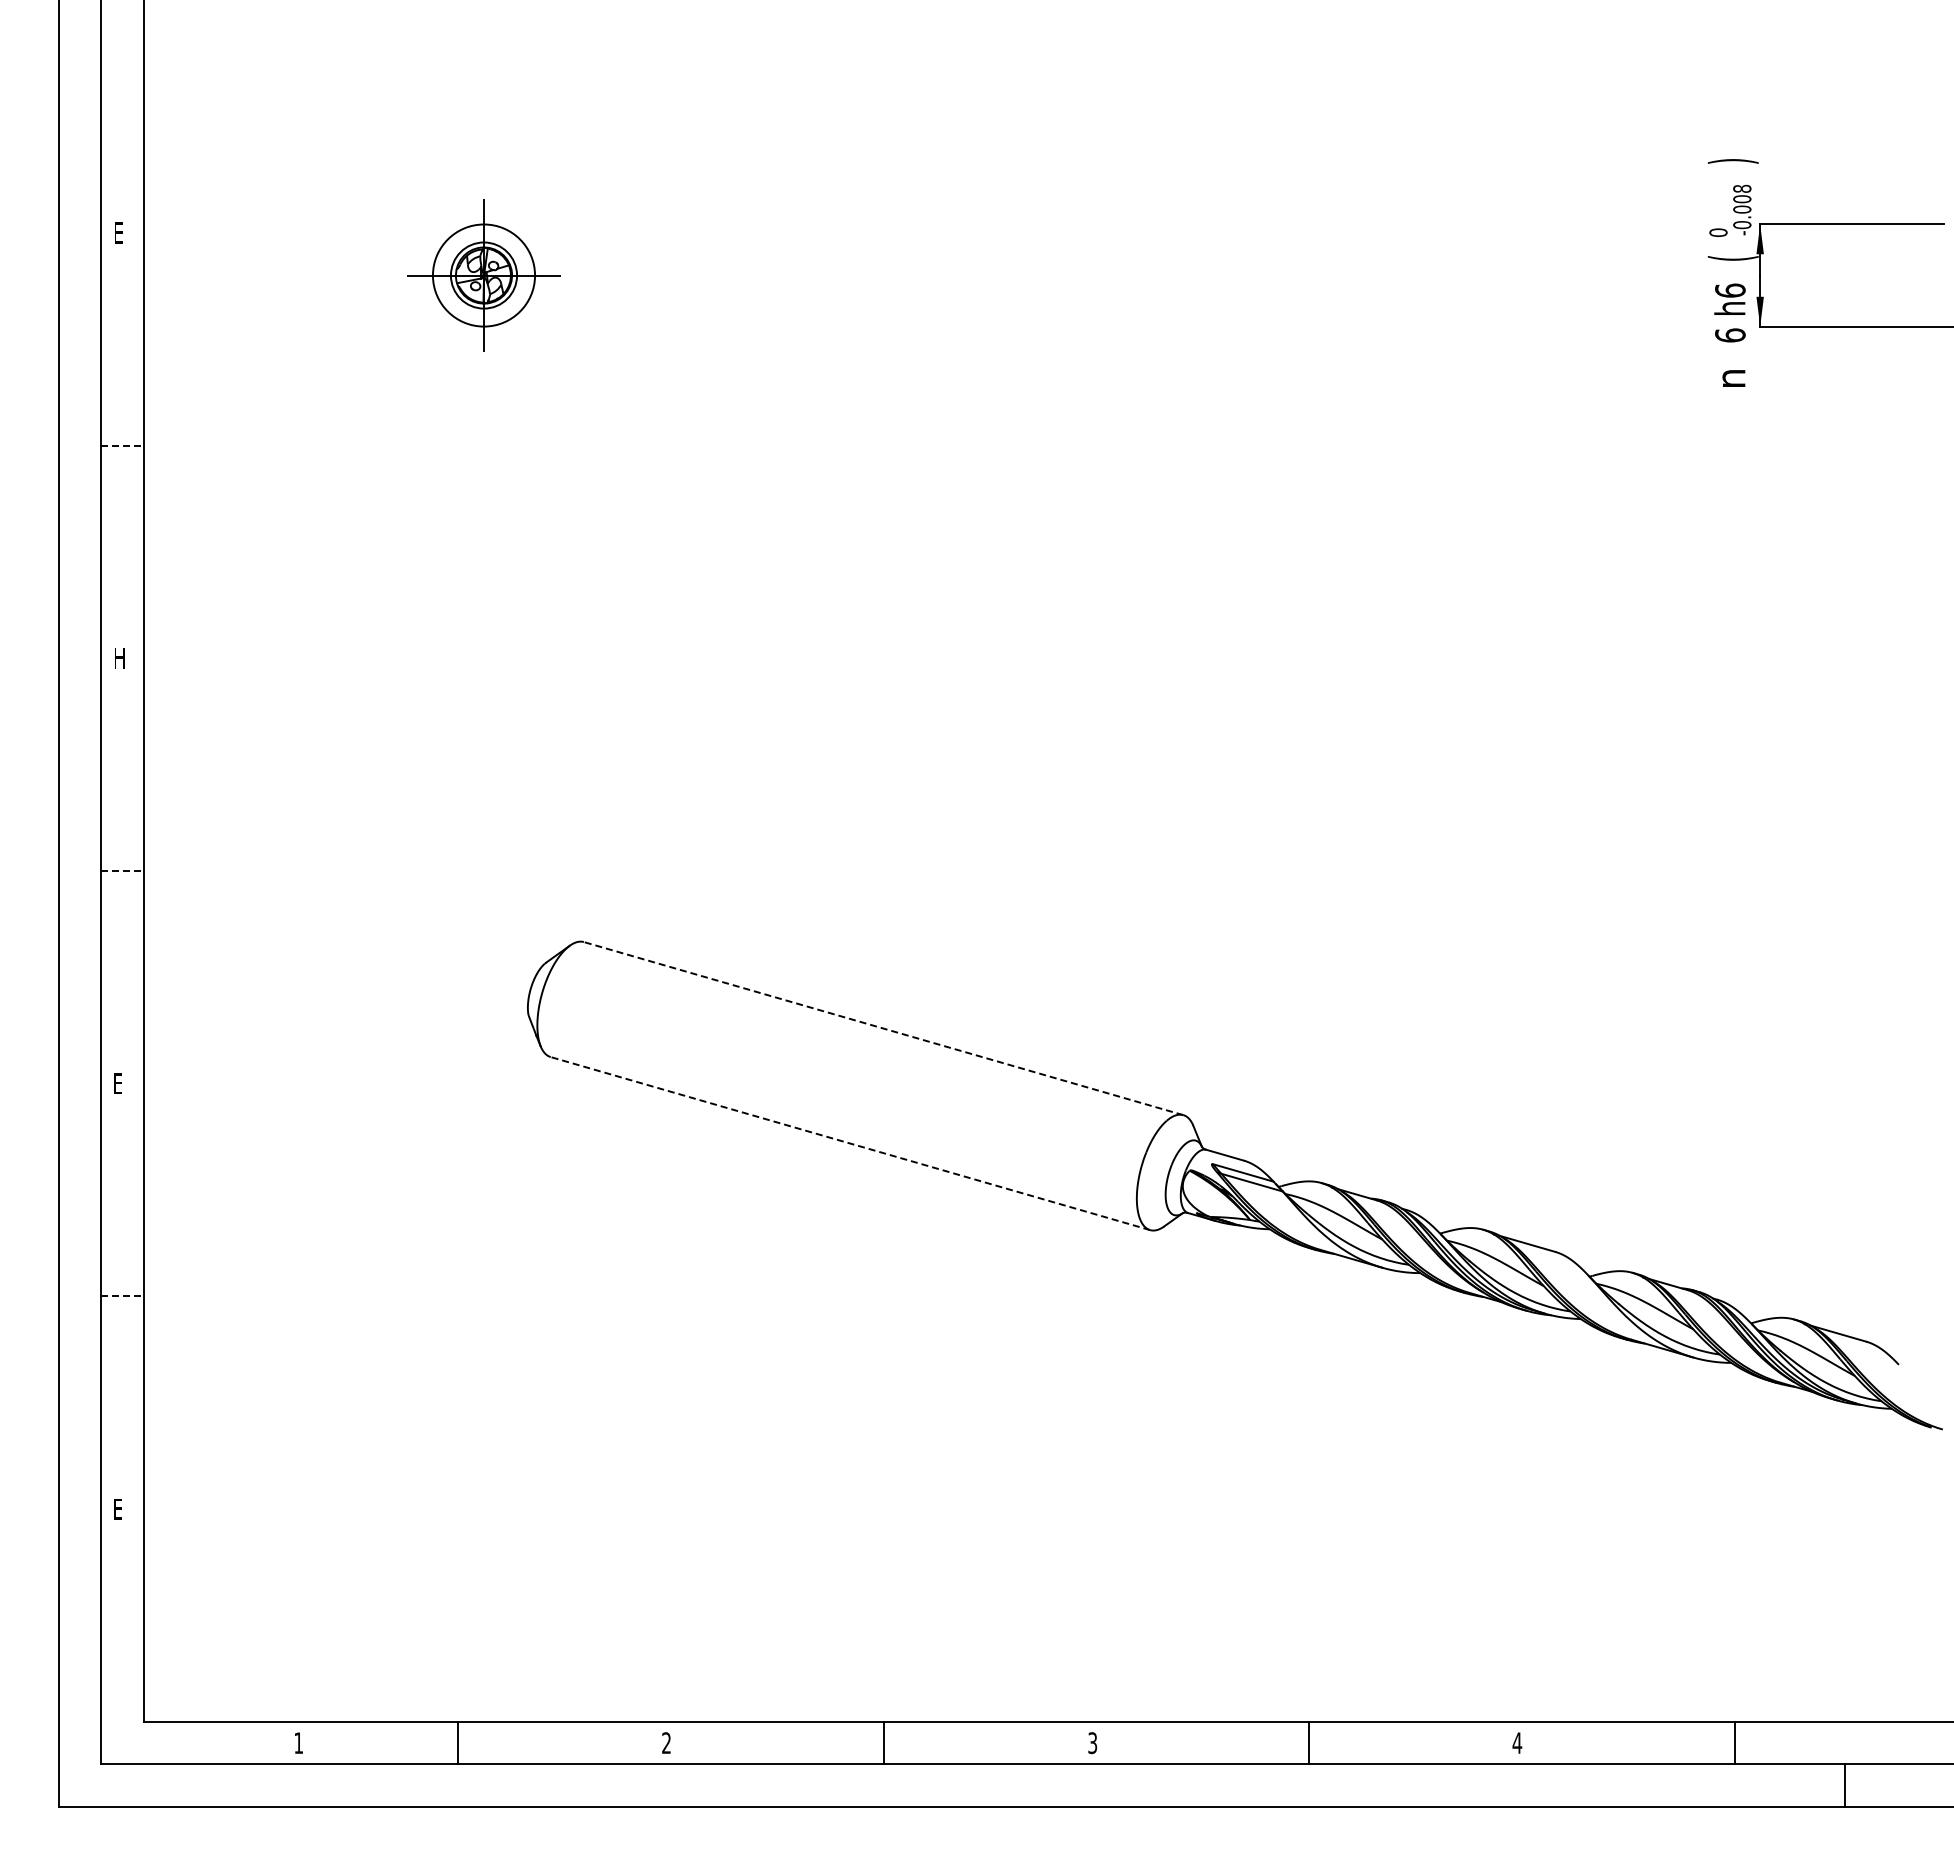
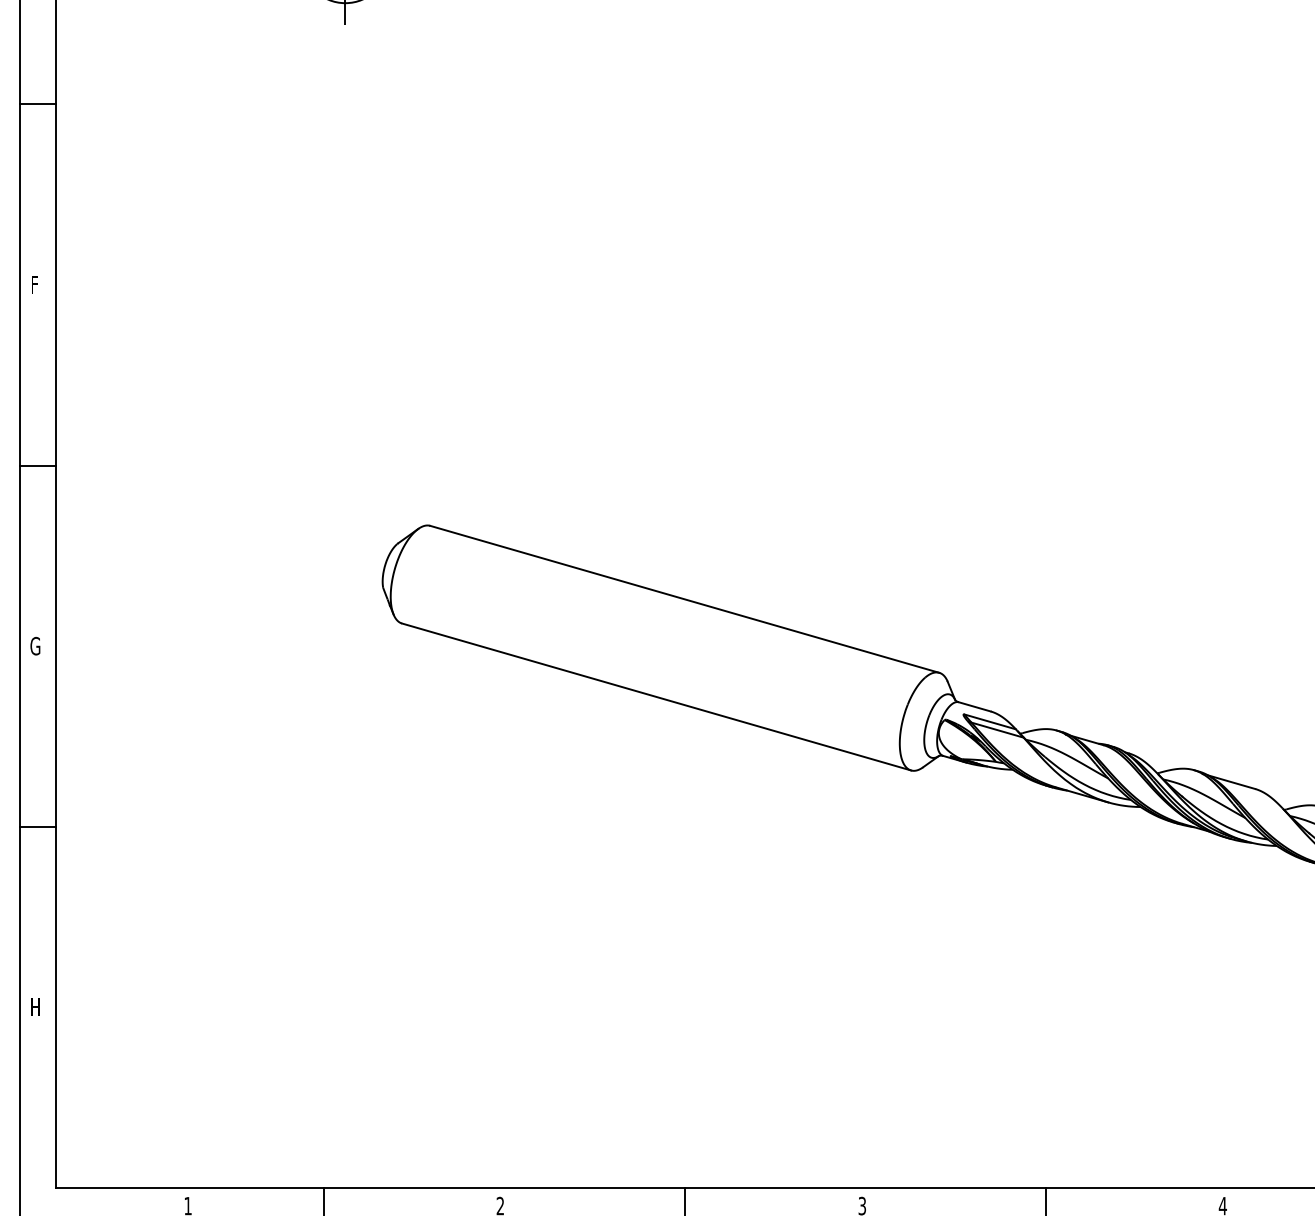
line: (122, 445) -> (38, 104), dashed -> solid
text: (120, 658) -> (36, 285), H -> F
line: (122, 871) -> (38, 465), dashed -> solid
line: (883, 1028) -> (684, 599), dashed -> solid
text: (118, 1083) -> (35, 645), E -> G
line: (850, 1143) -> (656, 696), dashed -> solid
line: (122, 1296) -> (38, 826), dashed -> solid
text: (119, 1509) -> (35, 1007), E -> H

